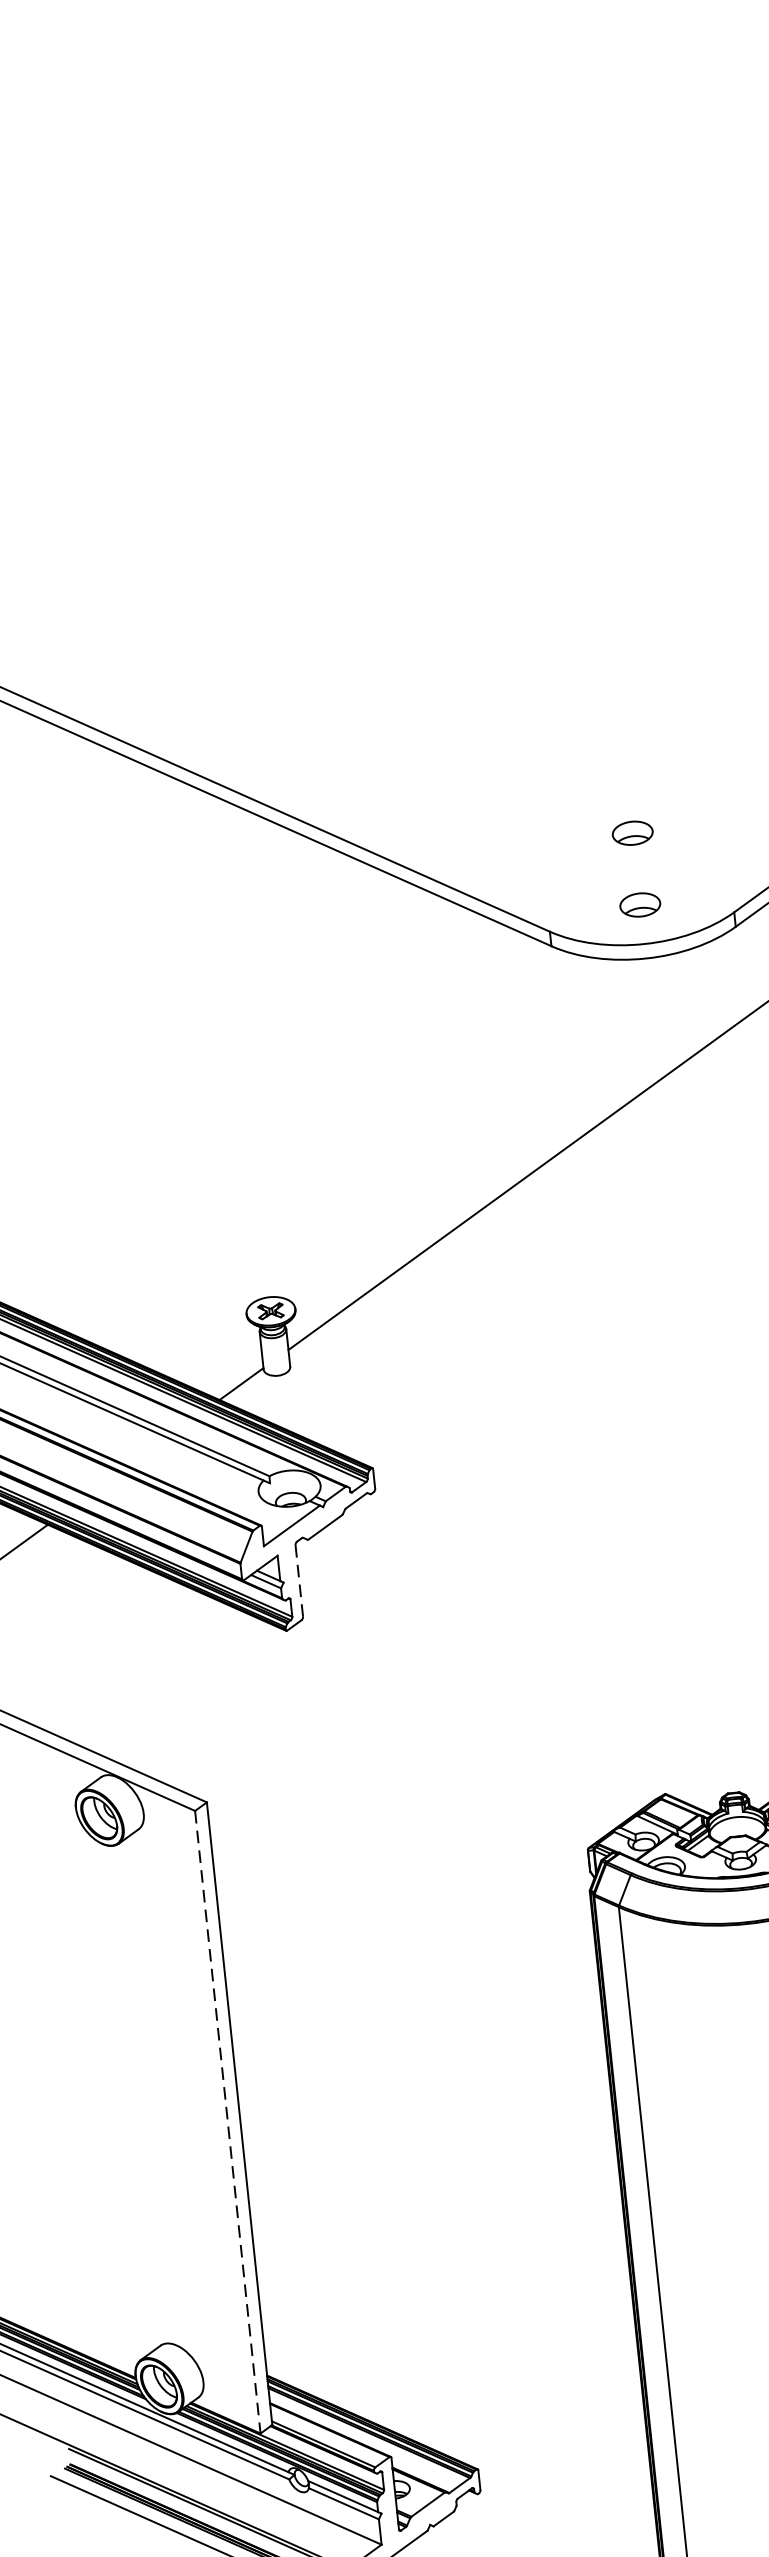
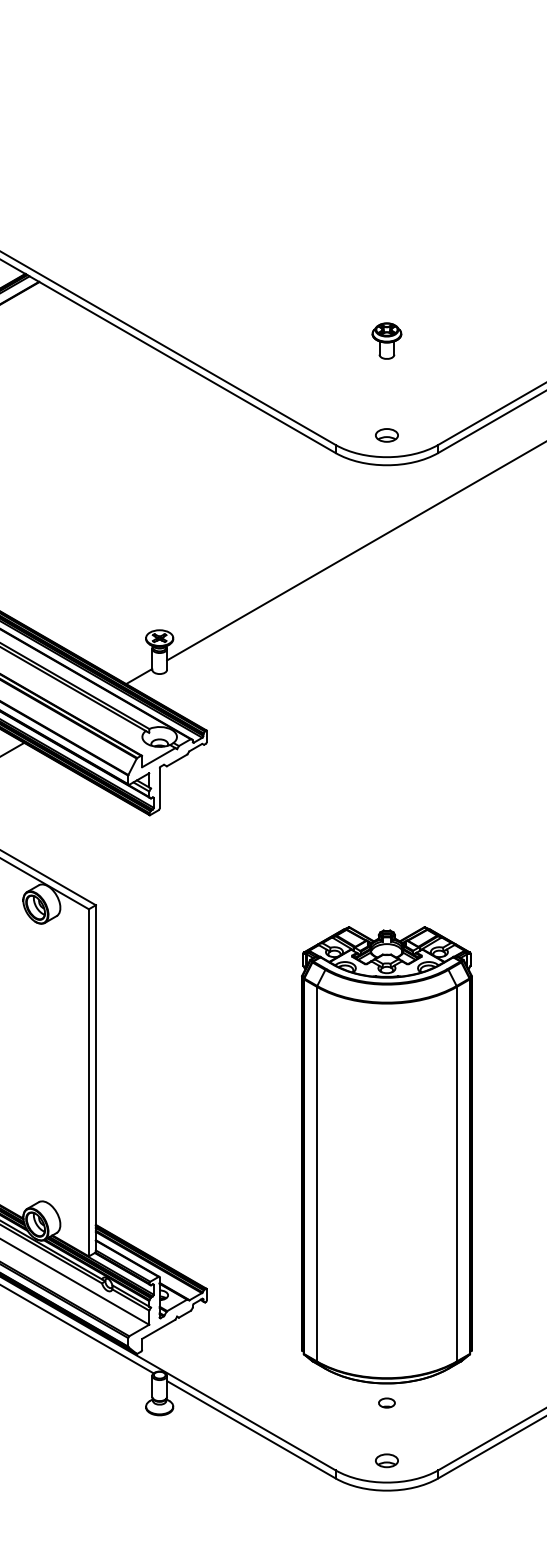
part: (621, 734) -> (386, 340), added
part: (631, 833) -> (386, 395), removed
line: (298, 1581) -> (159, 788), dashed -> solid
line: (227, 2121) -> (88, 1082), dashed -> solid

